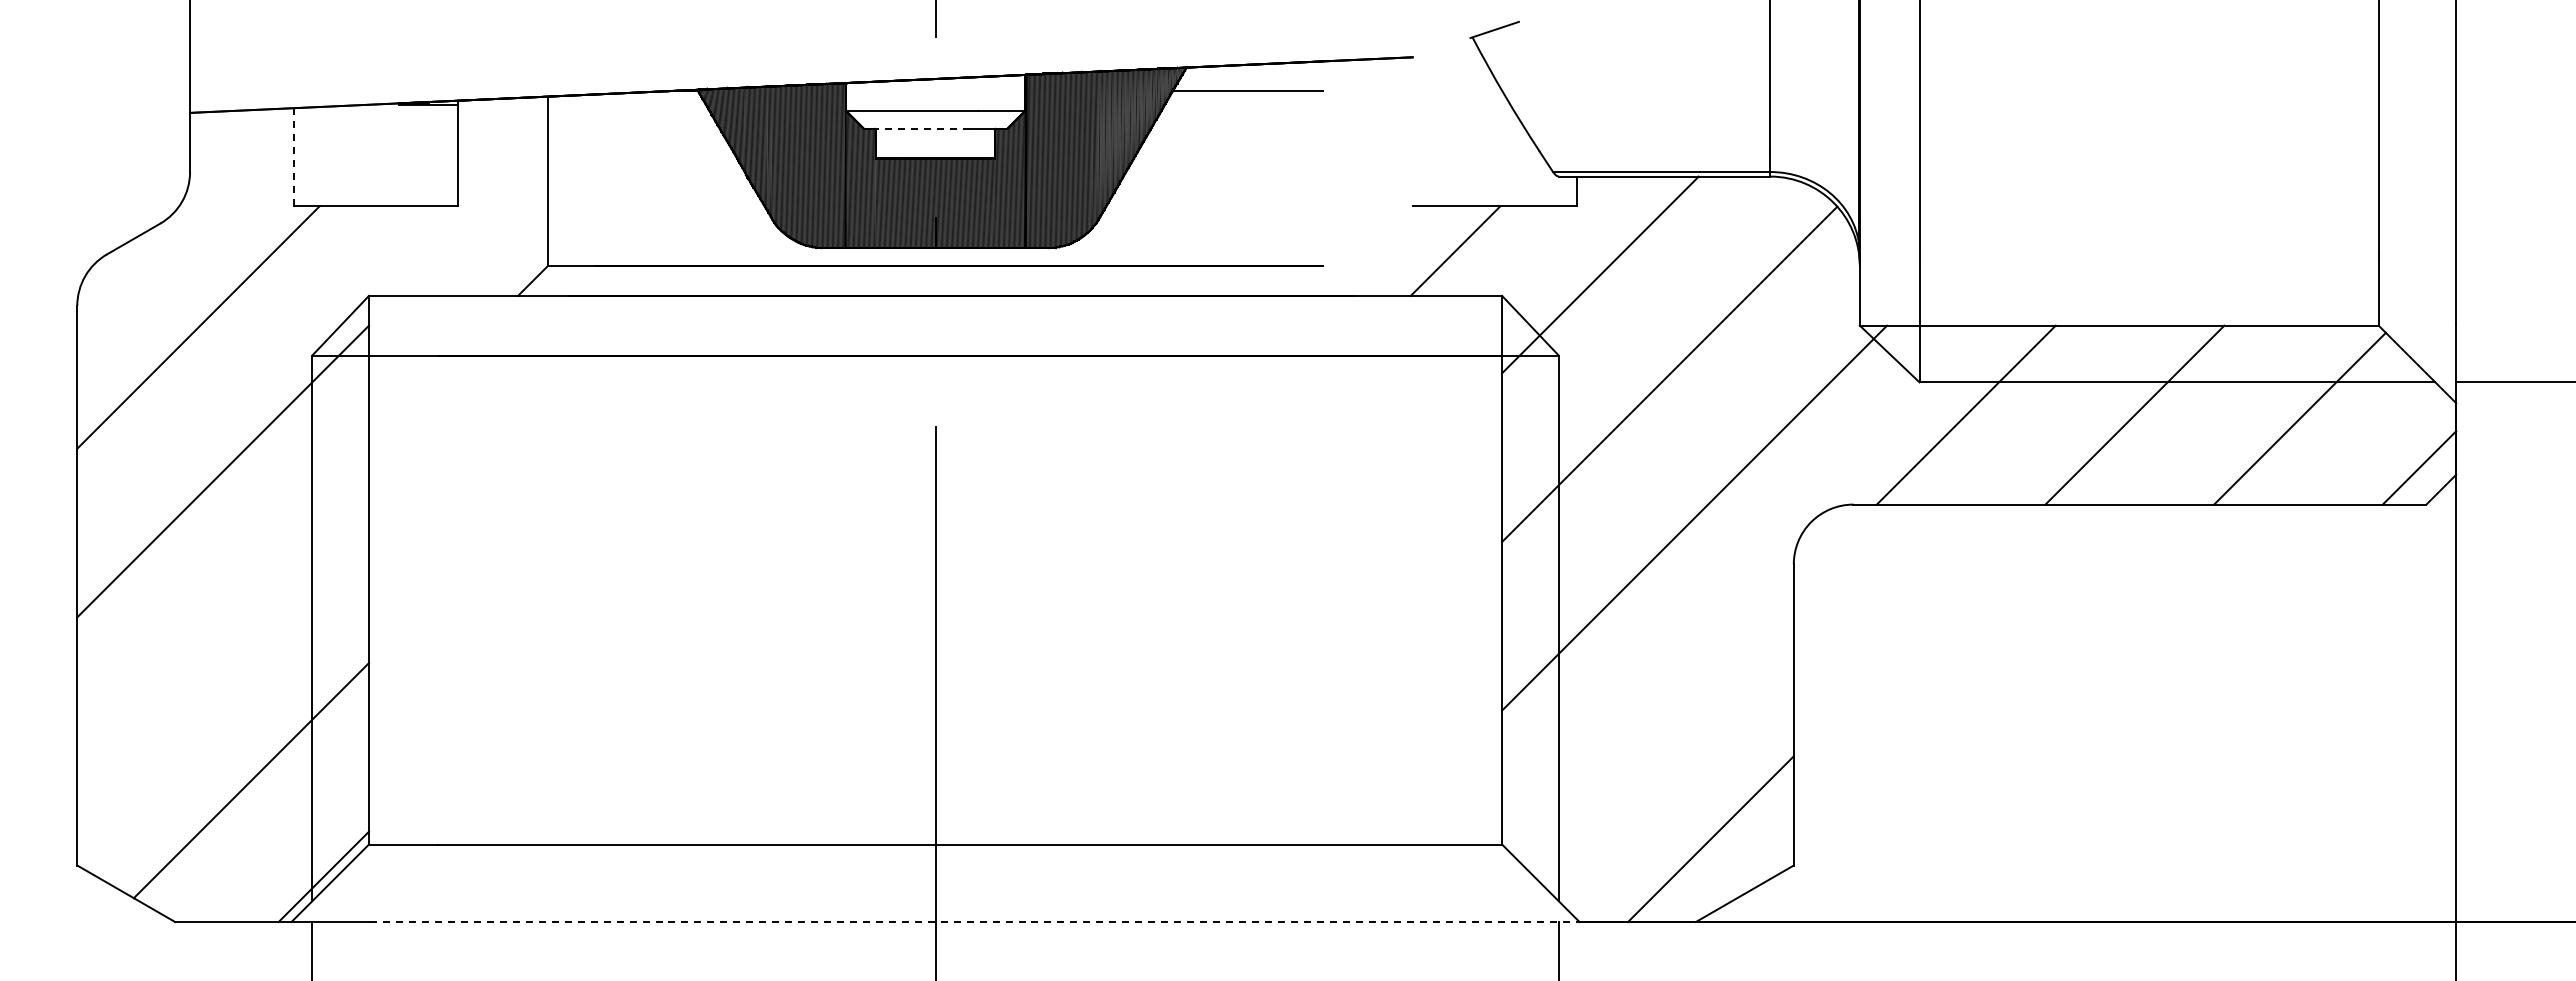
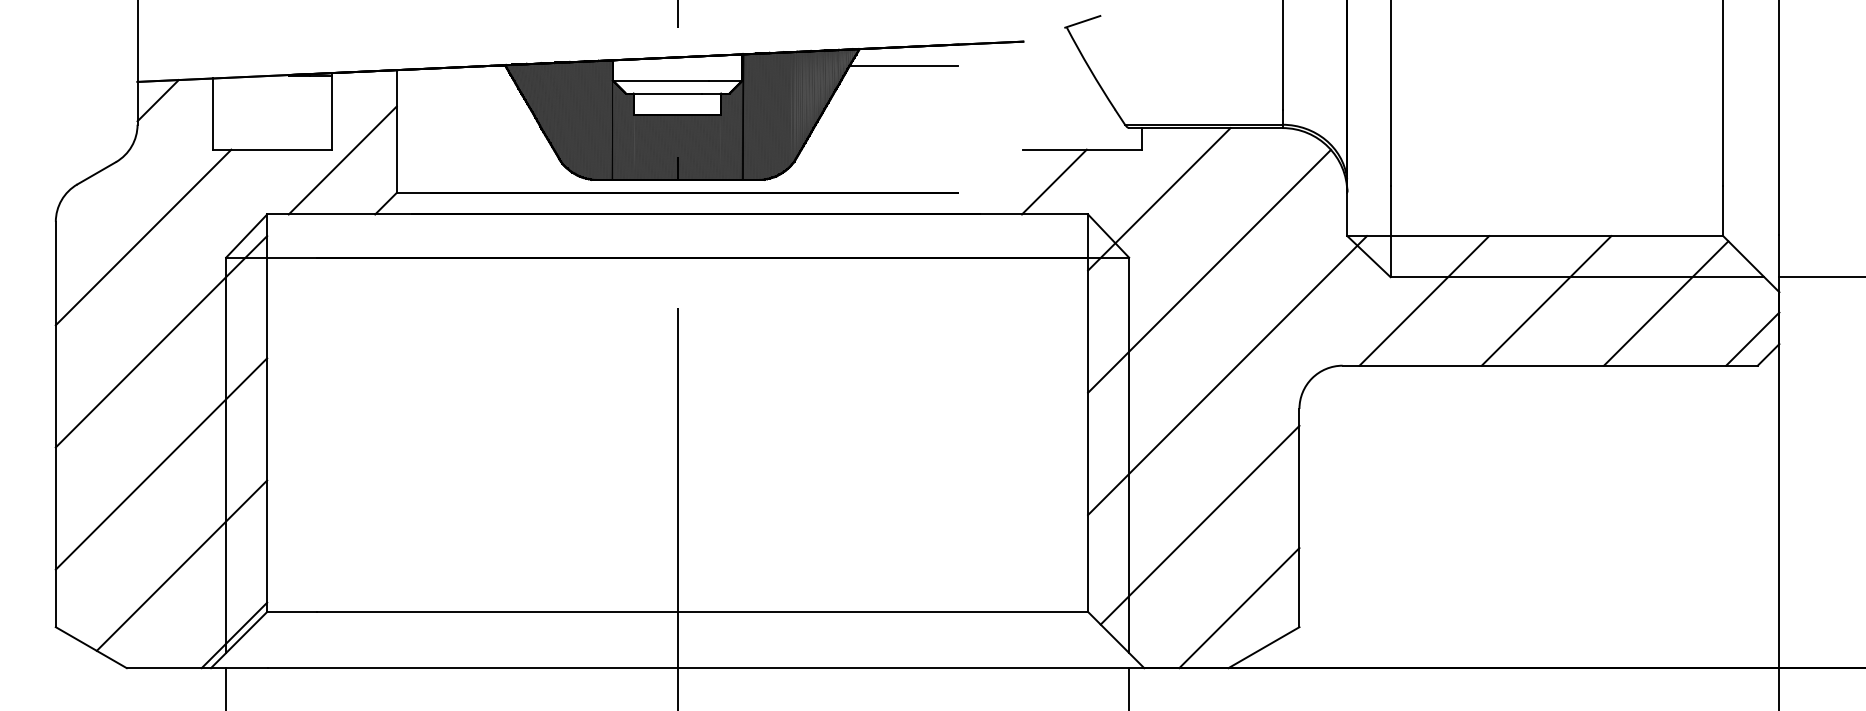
line: (916, 128) -> (663, 93), dashed -> solid
line: (218, 138) -> (158, 100), added
line: (294, 157) -> (213, 114), dashed -> solid
line: (472, 220) -> (342, 159), added
line: (223, 640) -> (161, 464), added
line: (1656, 724) -> (1199, 525), added
line: (974, 922) -> (705, 668), dashed -> solid

